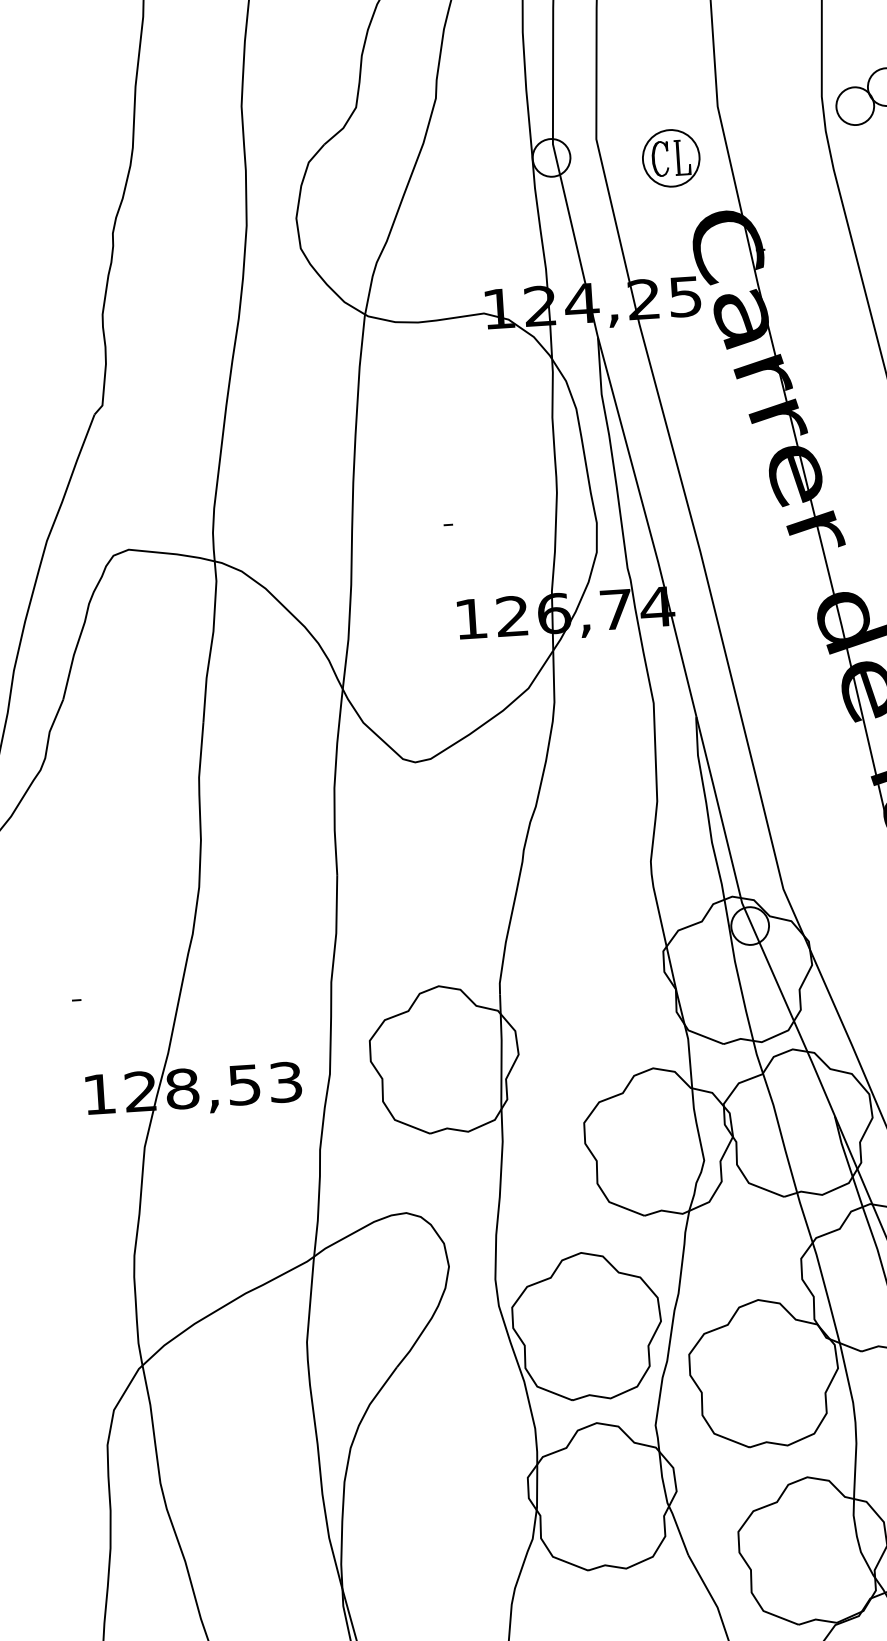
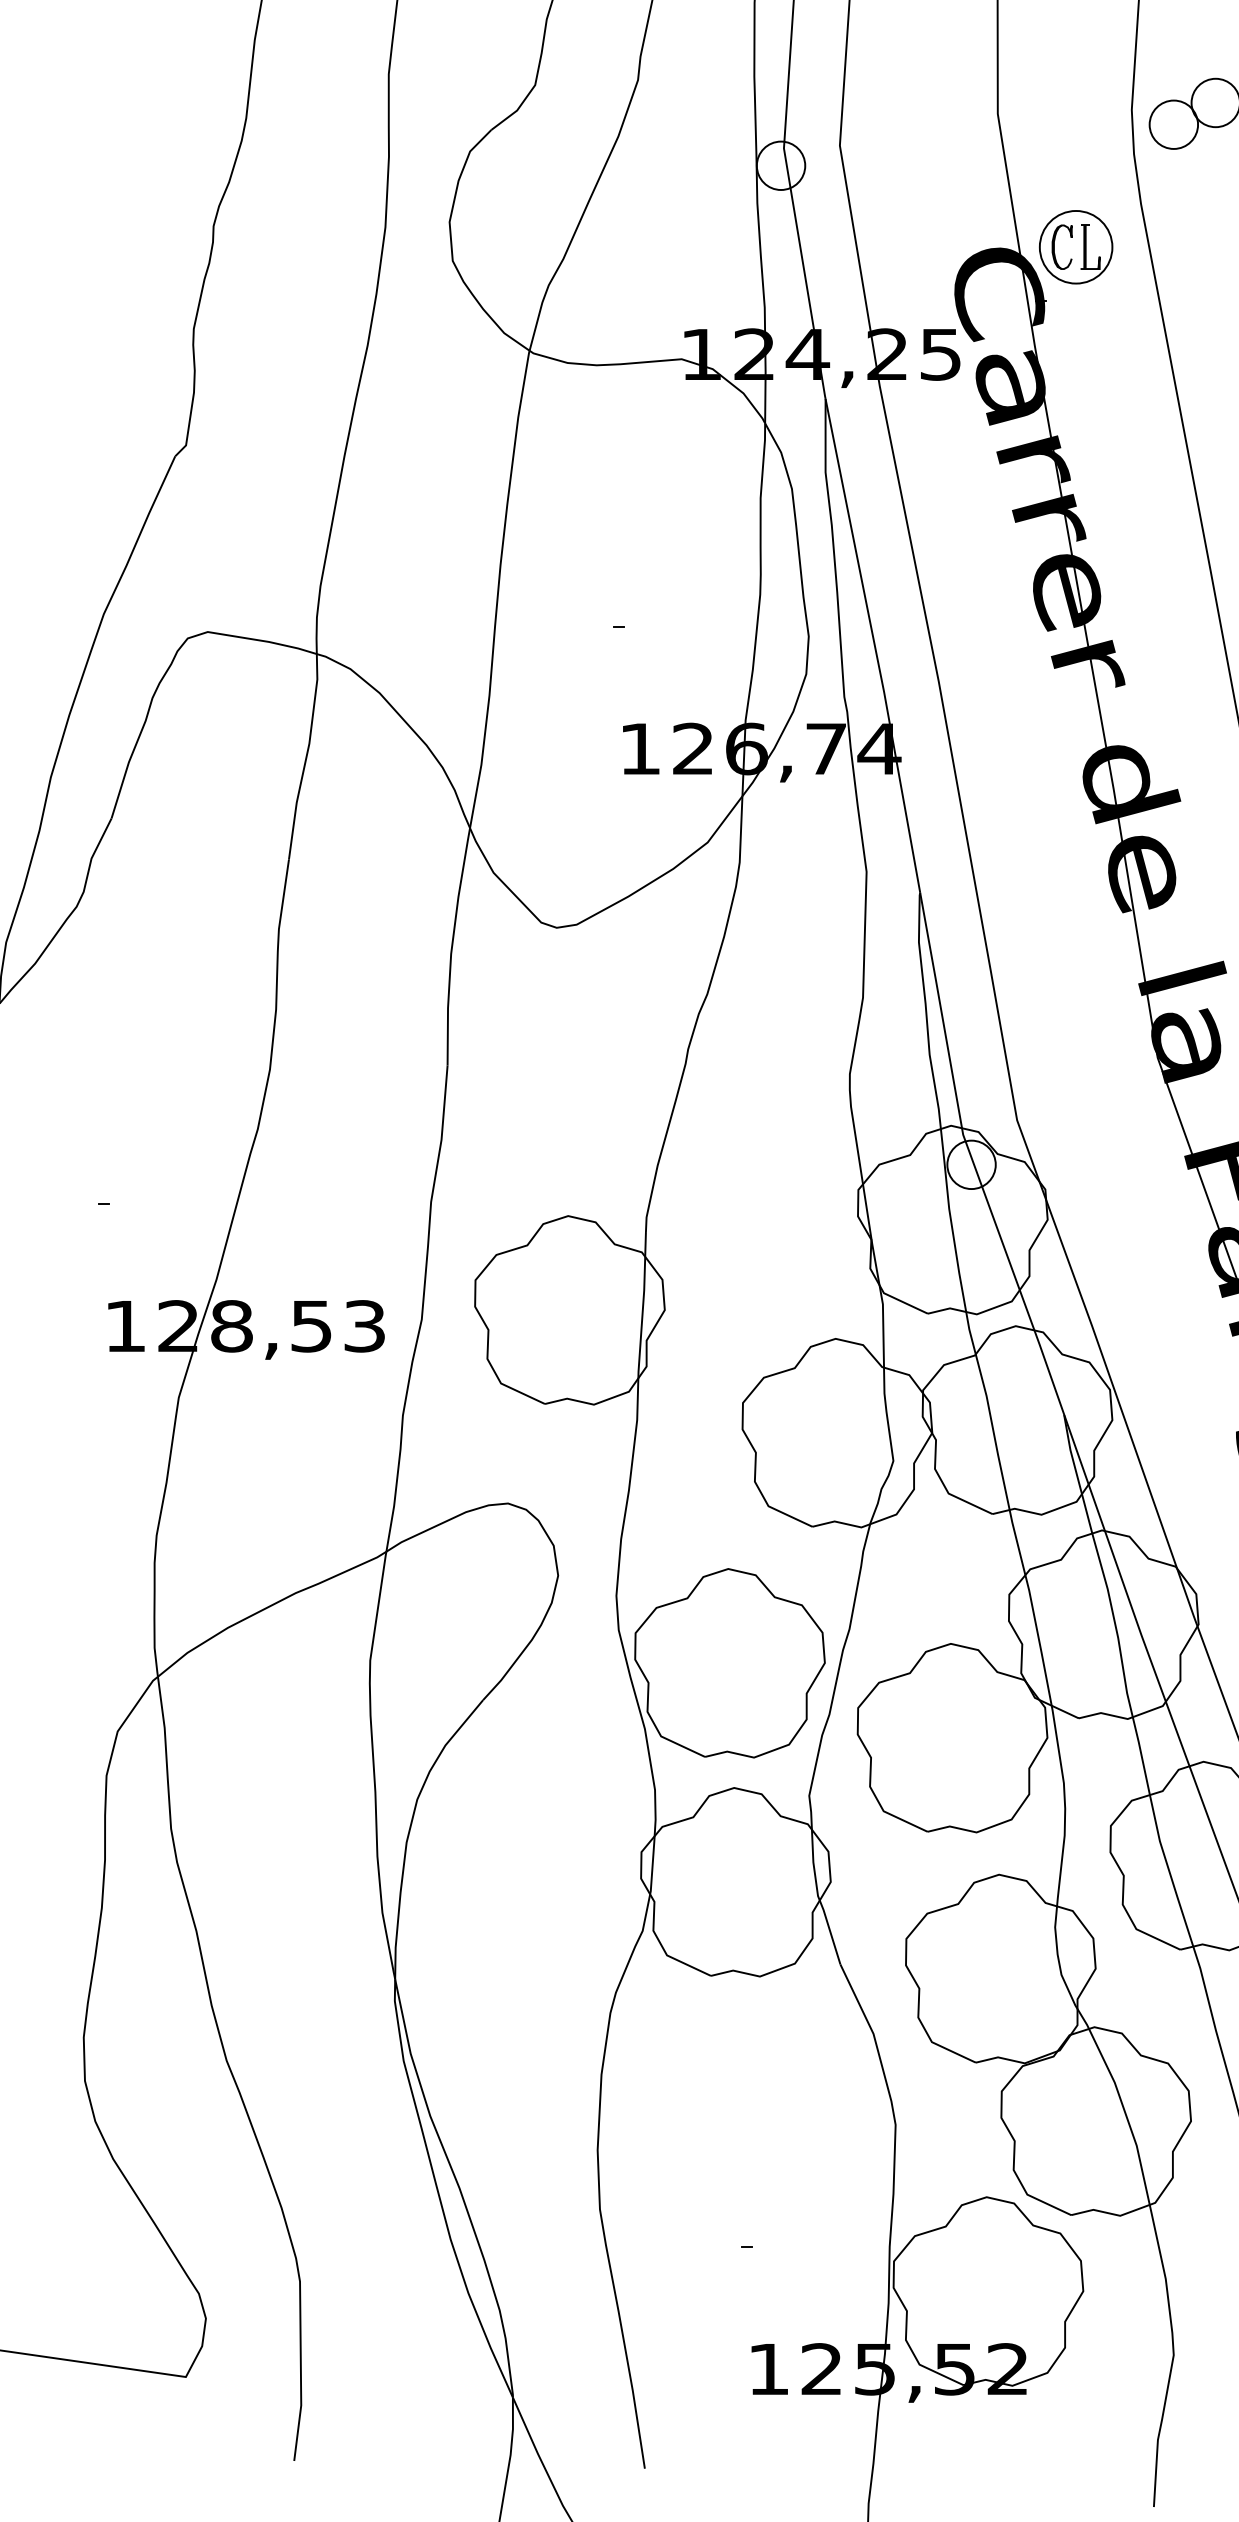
part: (671, 158) -> (1076, 247), moved

